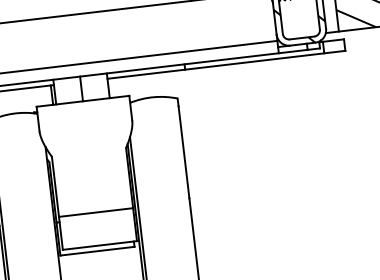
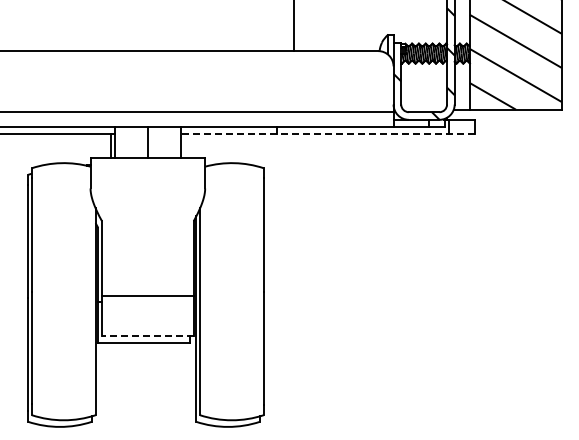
line: (226, 65) -> (327, 134), solid -> dashed
line: (99, 245) -> (147, 336), solid -> dashed

